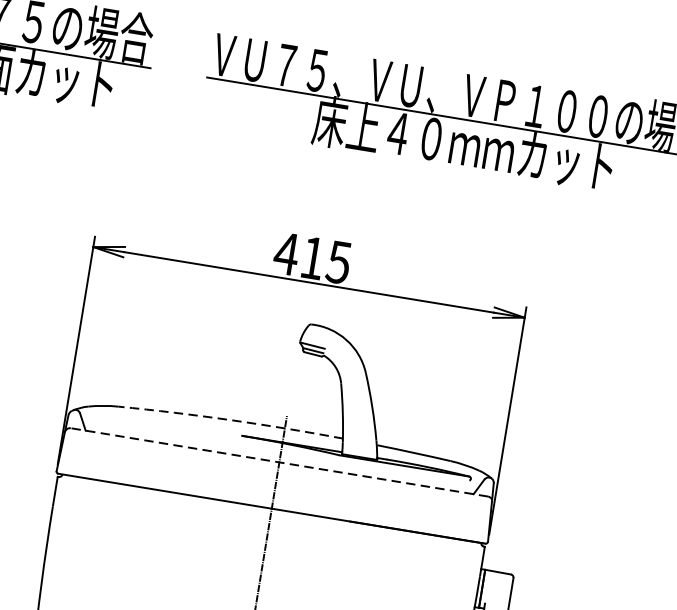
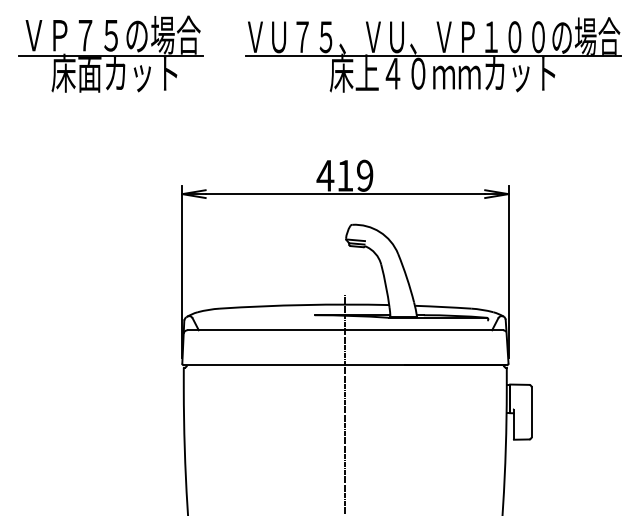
text: (338, 261) -> (364, 175), 415 -> 419
arc: (230, 420) -> (304, 305), dashed -> solid
line: (279, 462) -> (345, 330), dashed -> solid

